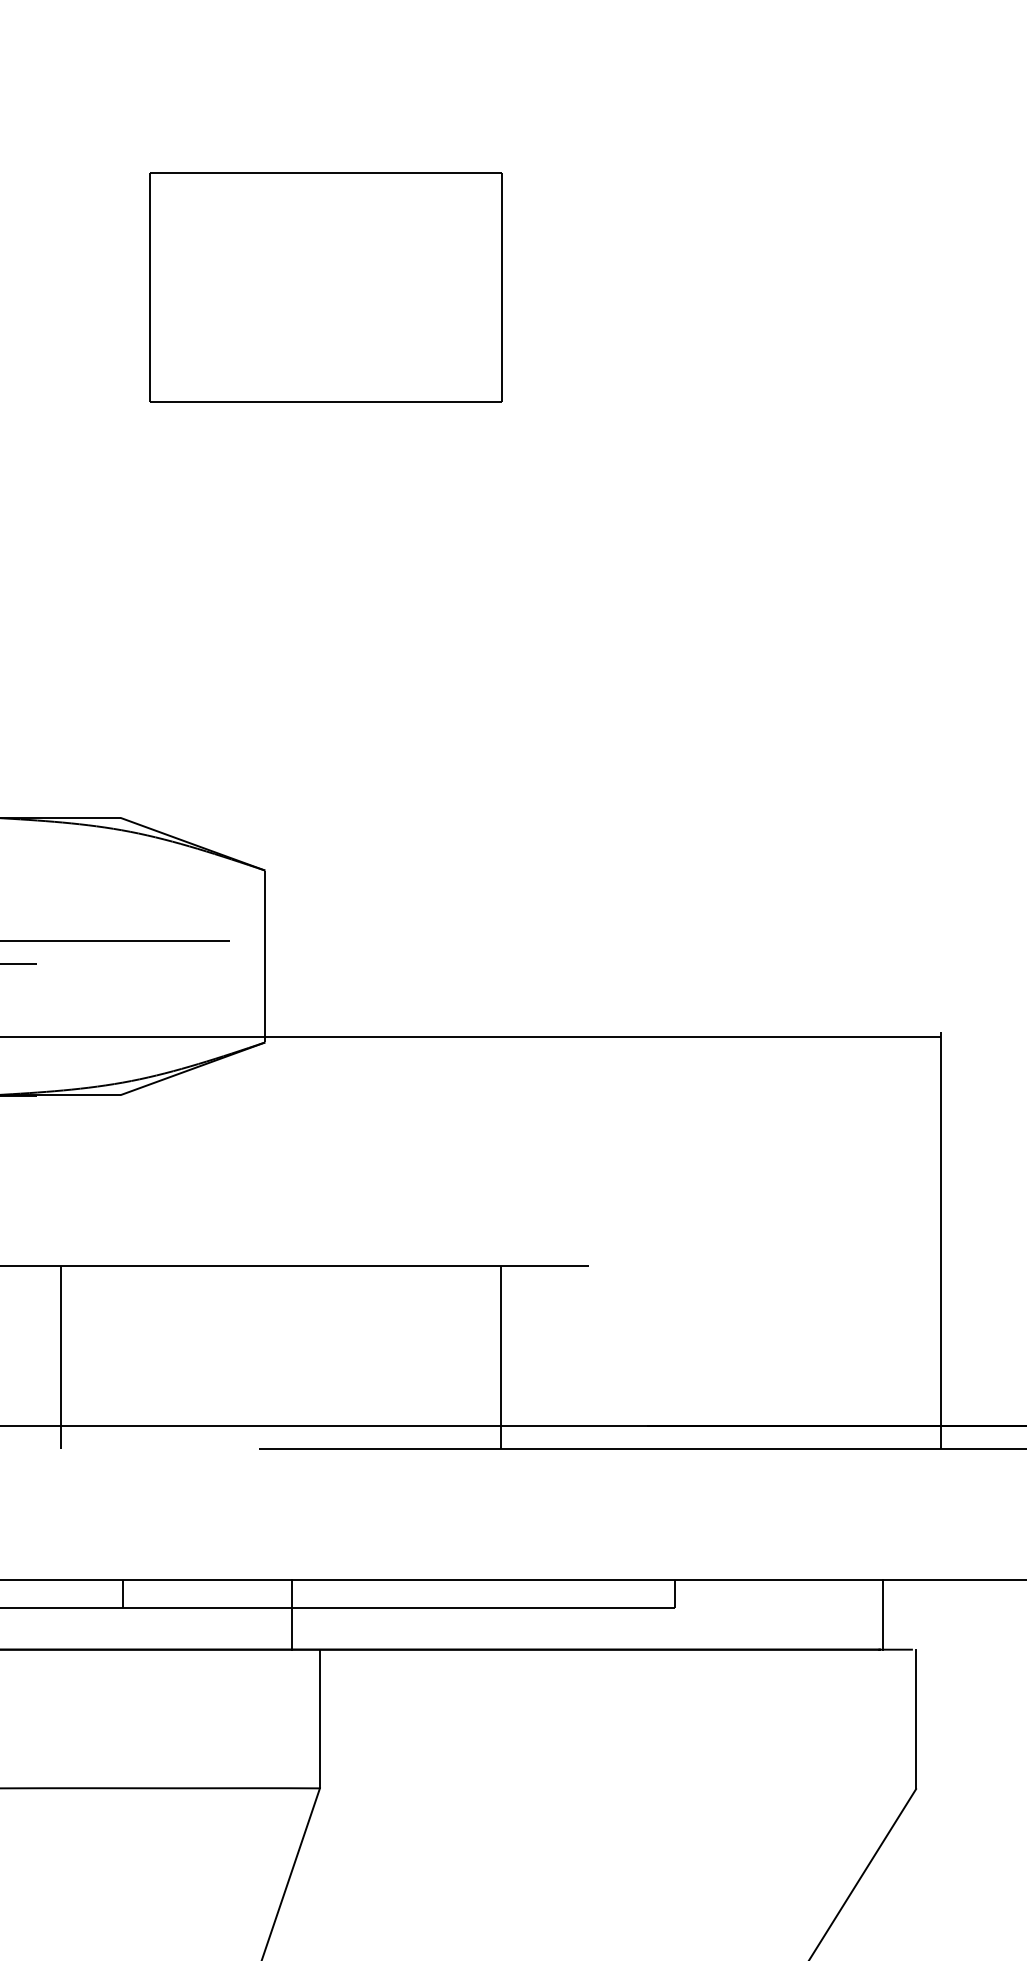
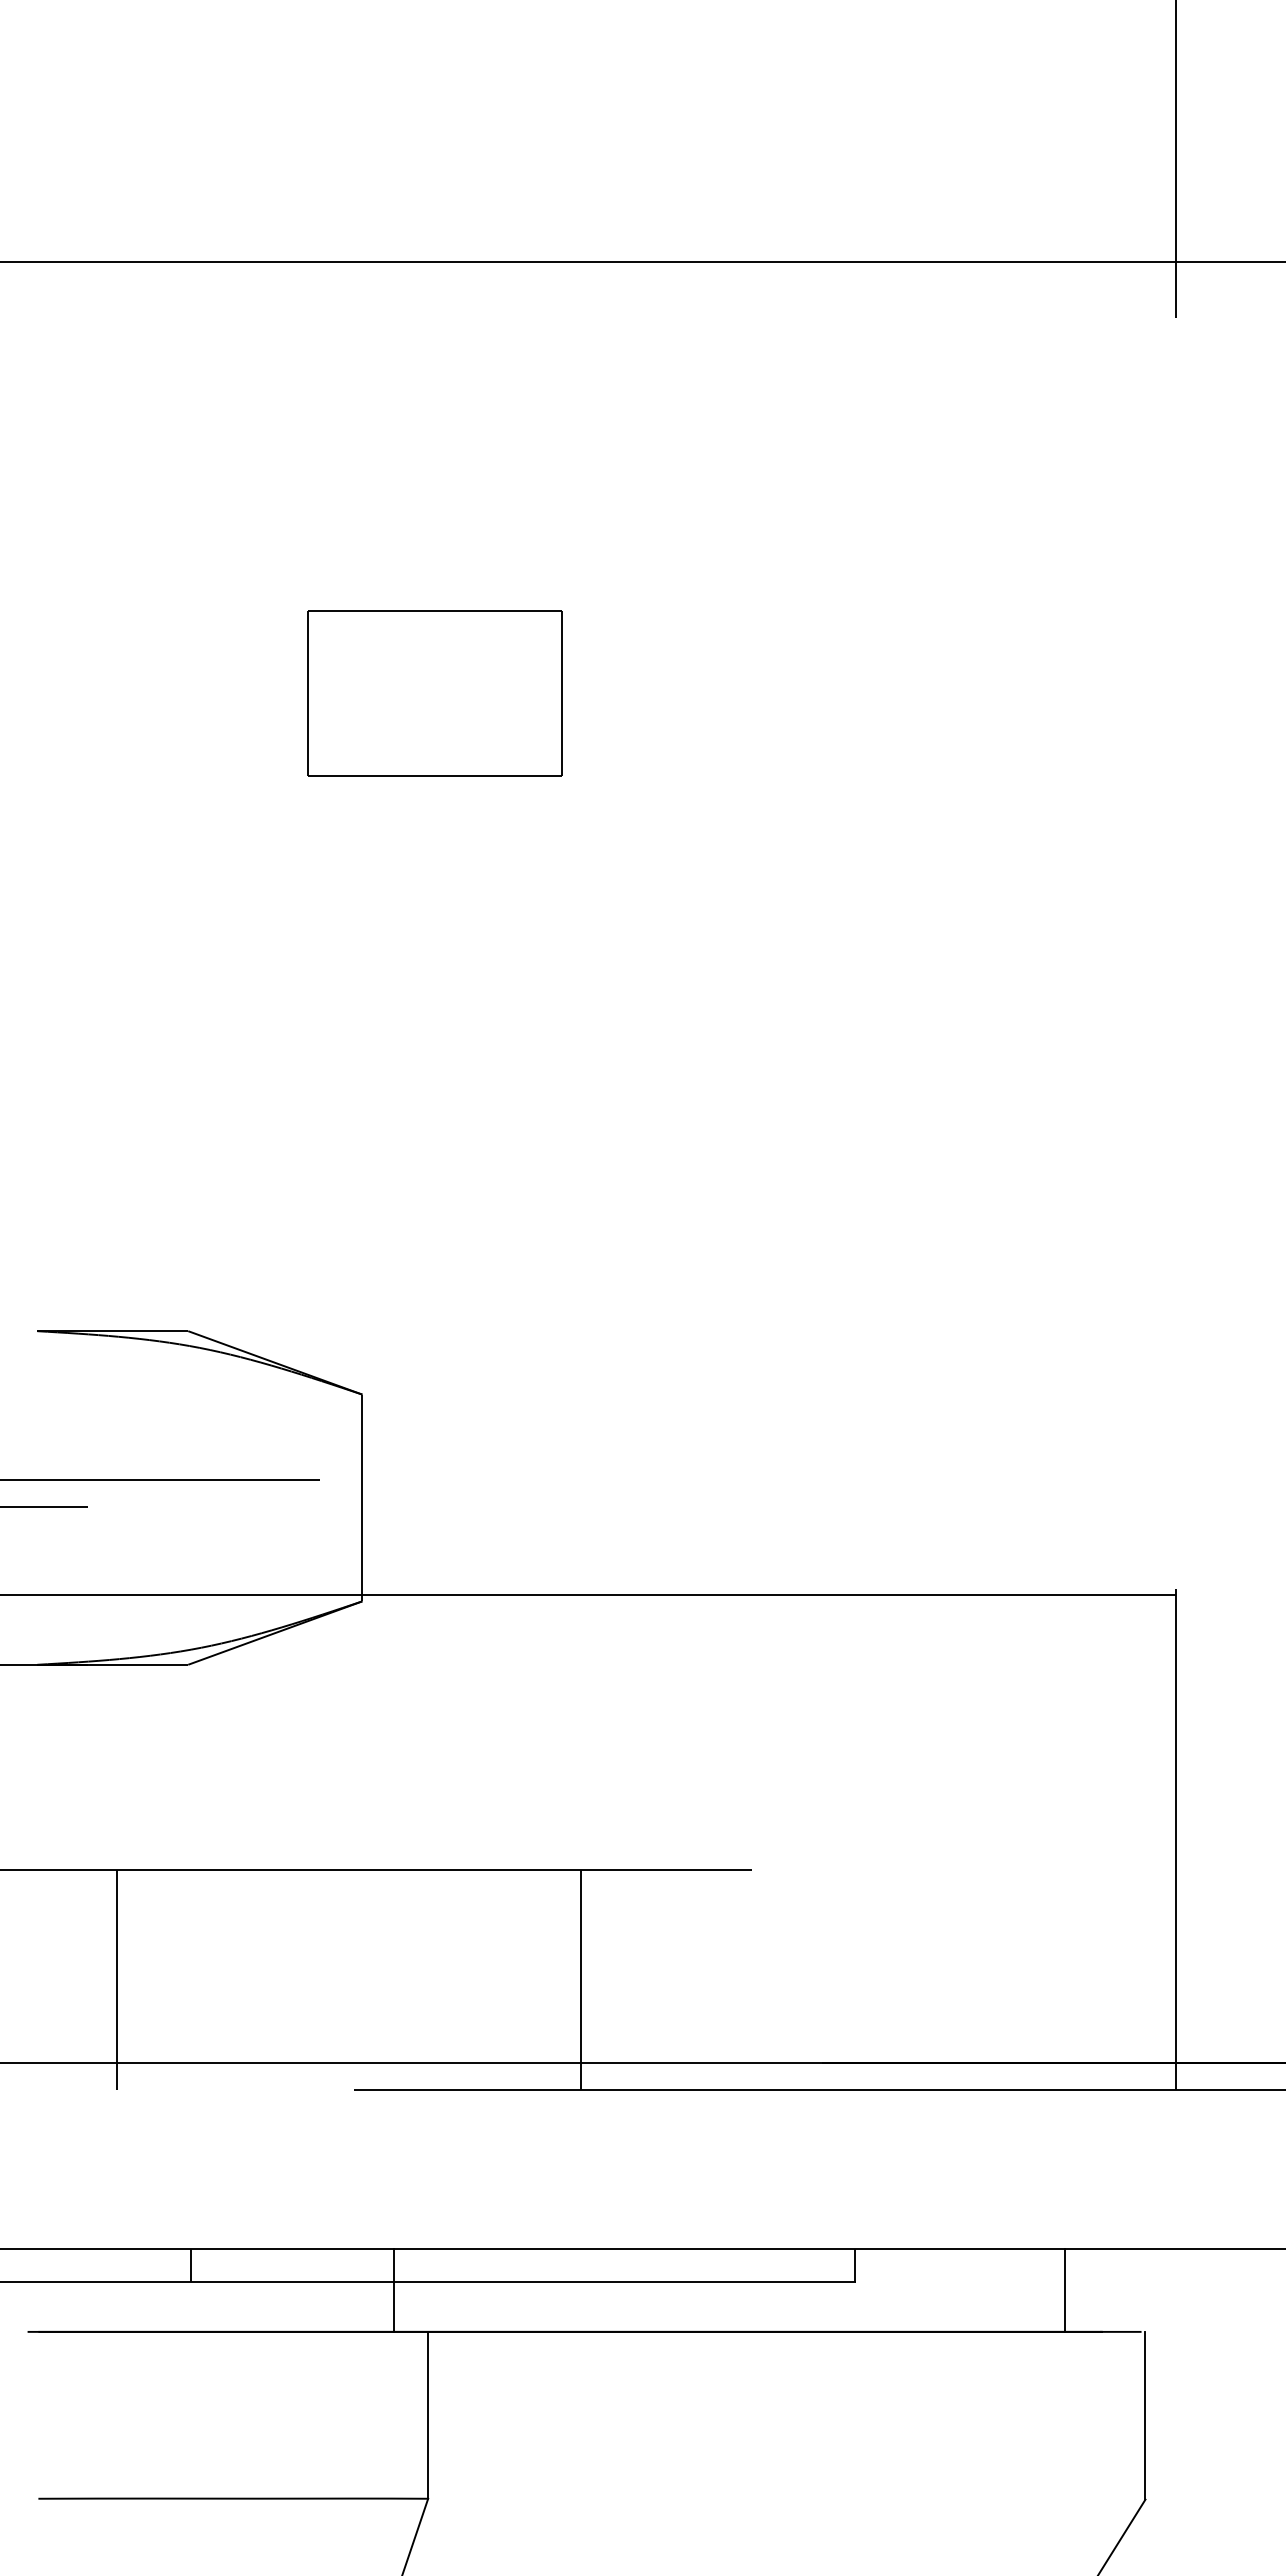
part: (325, 287) -> (434, 693), size x0.6
line: (501, 1357) -> (581, 1980), moved
line: (882, 1614) -> (1064, 2289), moved

